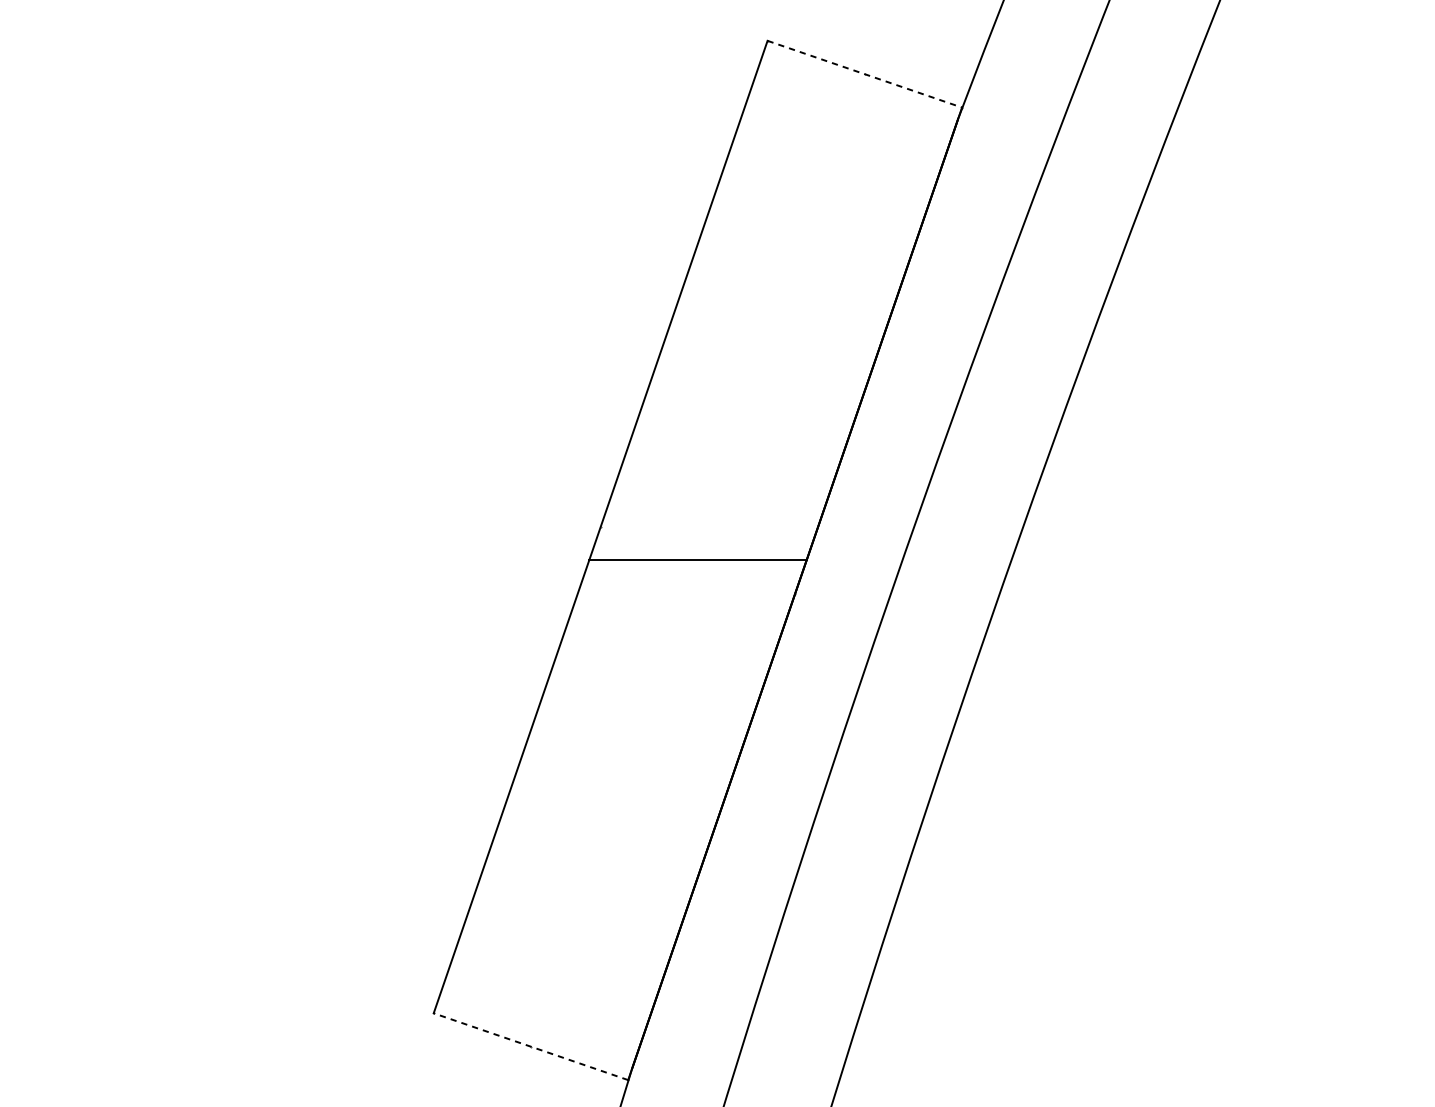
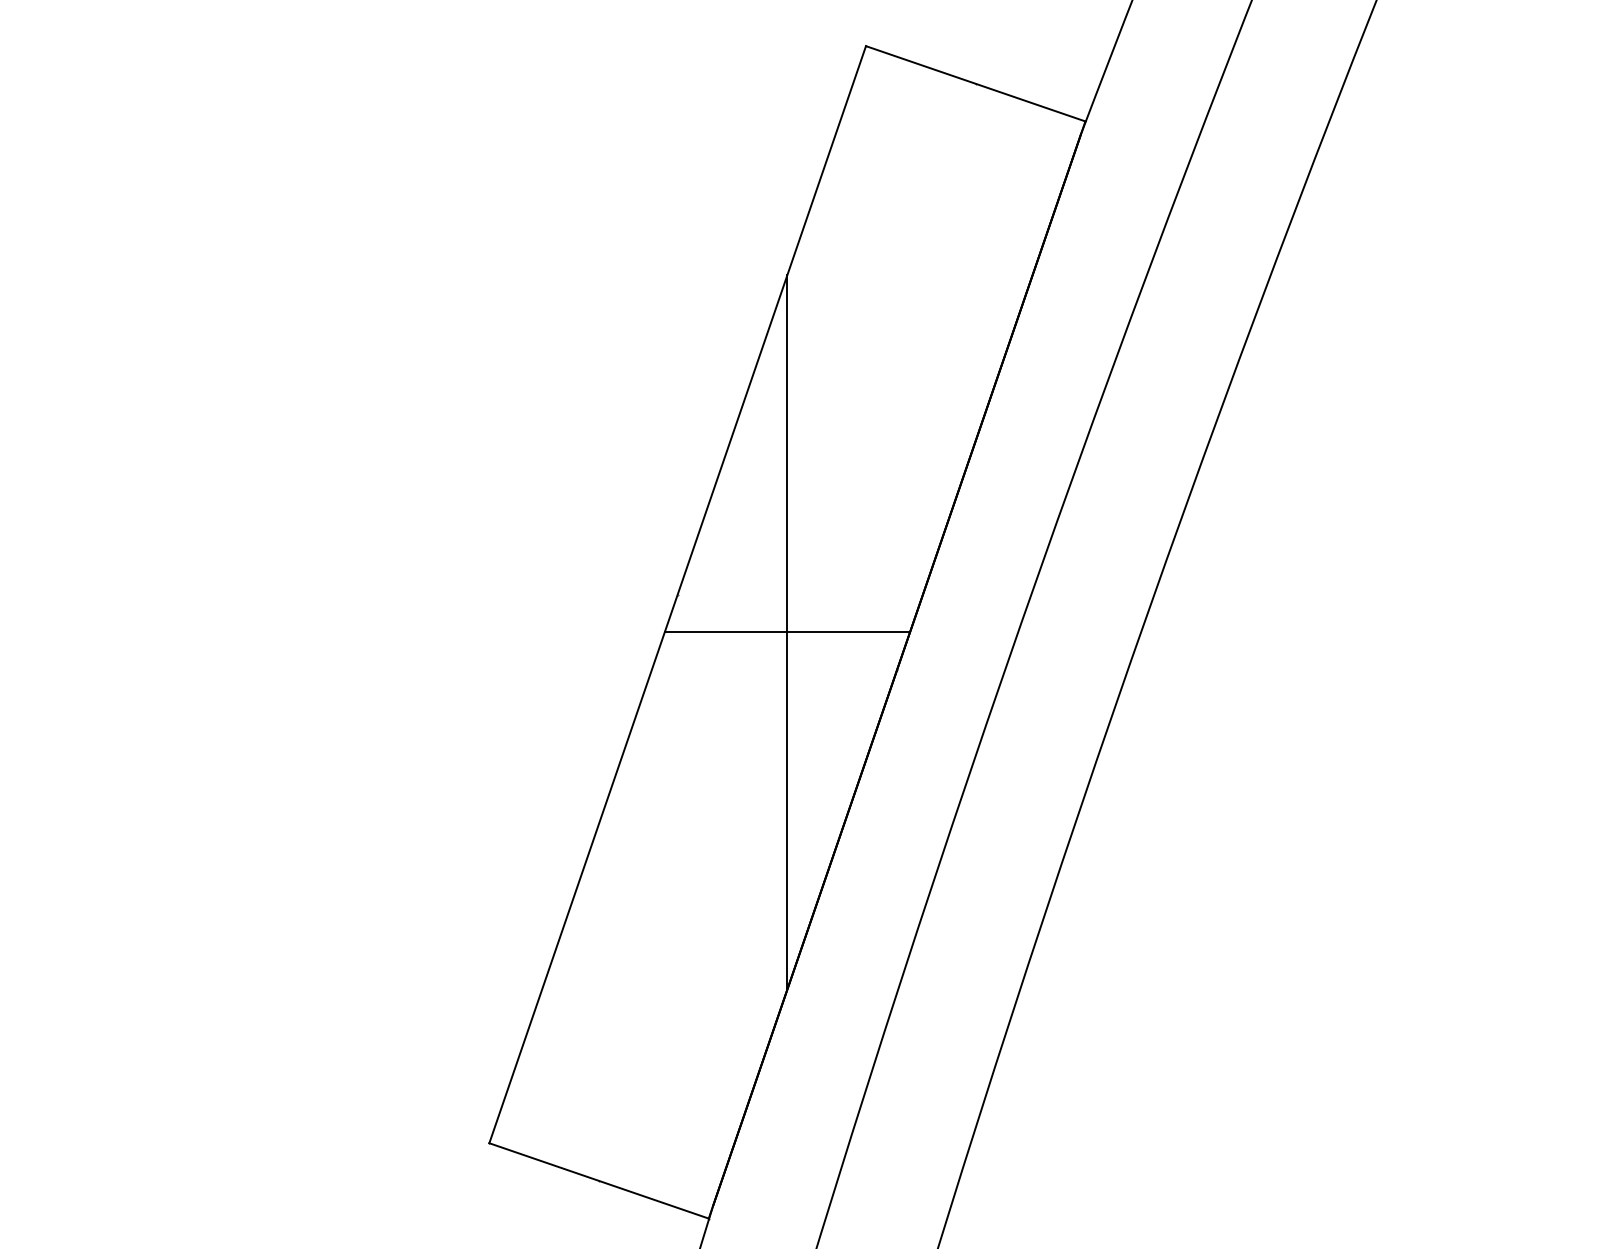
line: (864, 73) -> (975, 83), dashed -> solid
line: (697, 560) -> (787, 632), added
line: (531, 1046) -> (599, 1180), dashed -> solid

